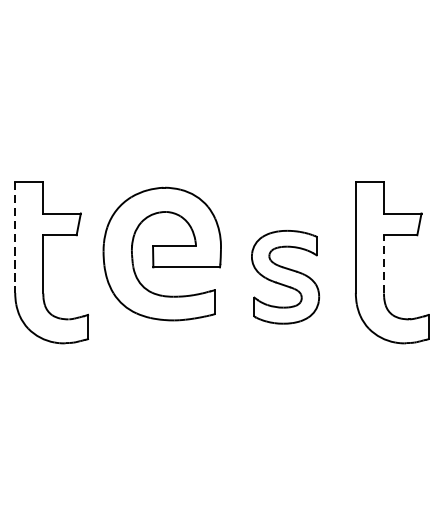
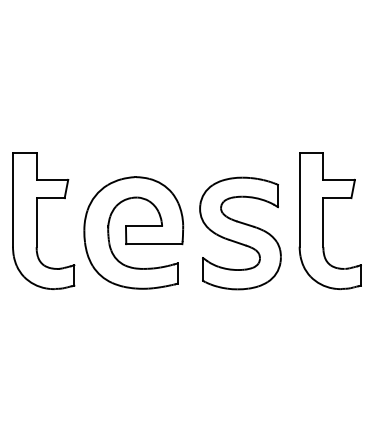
line: (15, 236) -> (13, 199), dashed -> solid
part: (161, 253) -> (133, 232), moved
line: (384, 264) -> (323, 222), dashed -> solid
part: (285, 277) -> (240, 233), size x1.43

